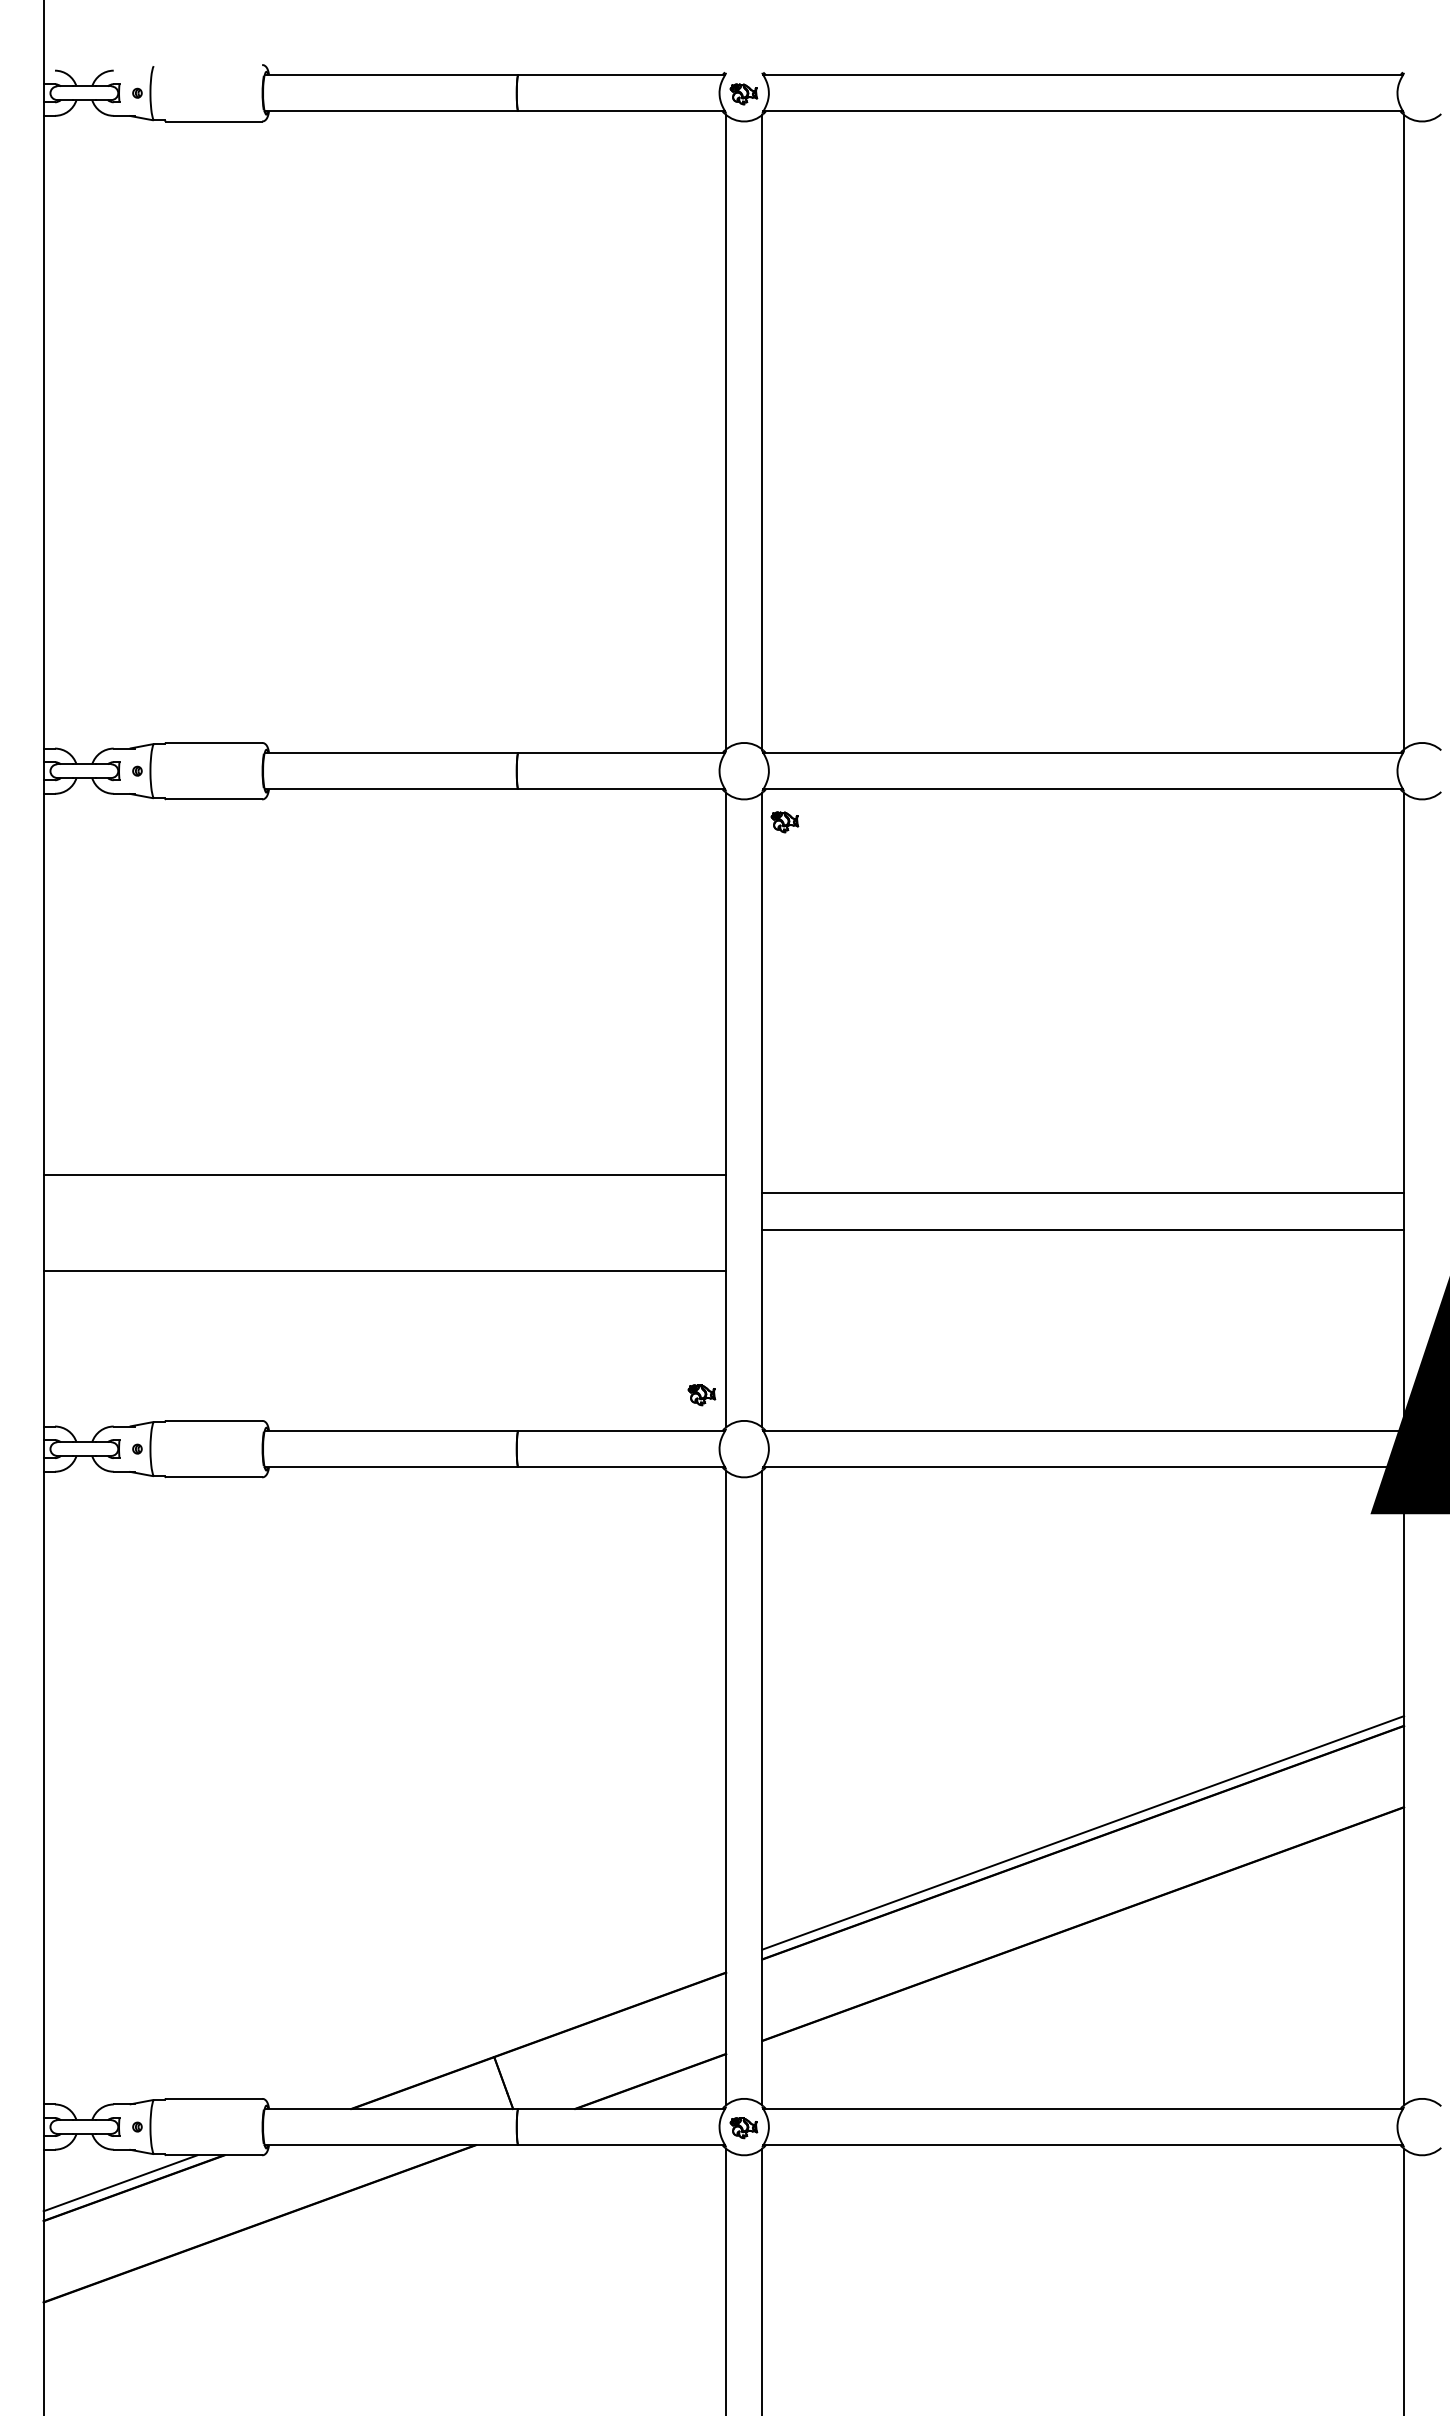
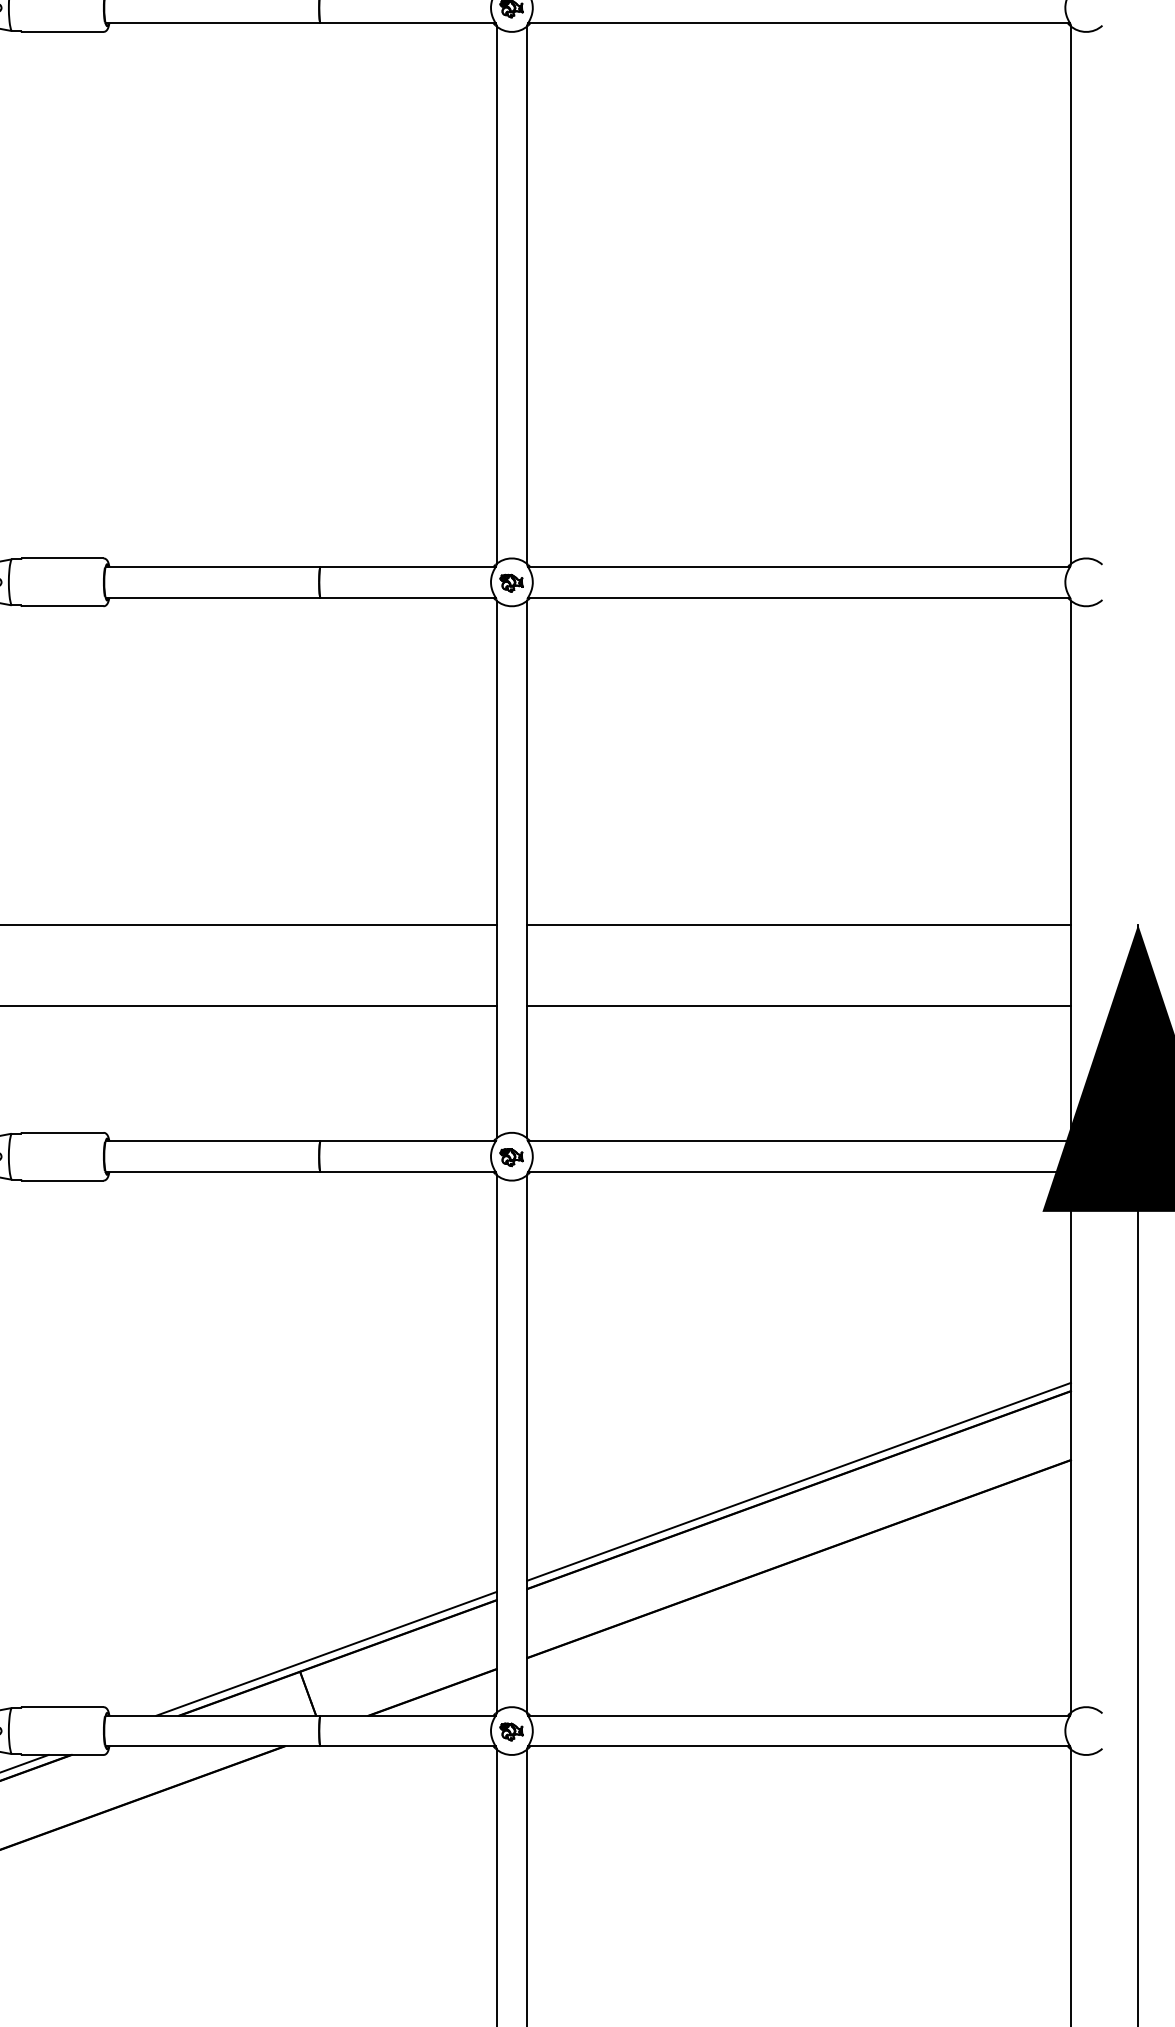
part: (784, 822) -> (511, 583), moved
line: (1083, 1193) -> (799, 1006), moved
line: (1083, 1230) -> (799, 924), moved
part: (701, 1395) -> (511, 1157), moved
line: (525, 2035) -> (326, 1653), added

